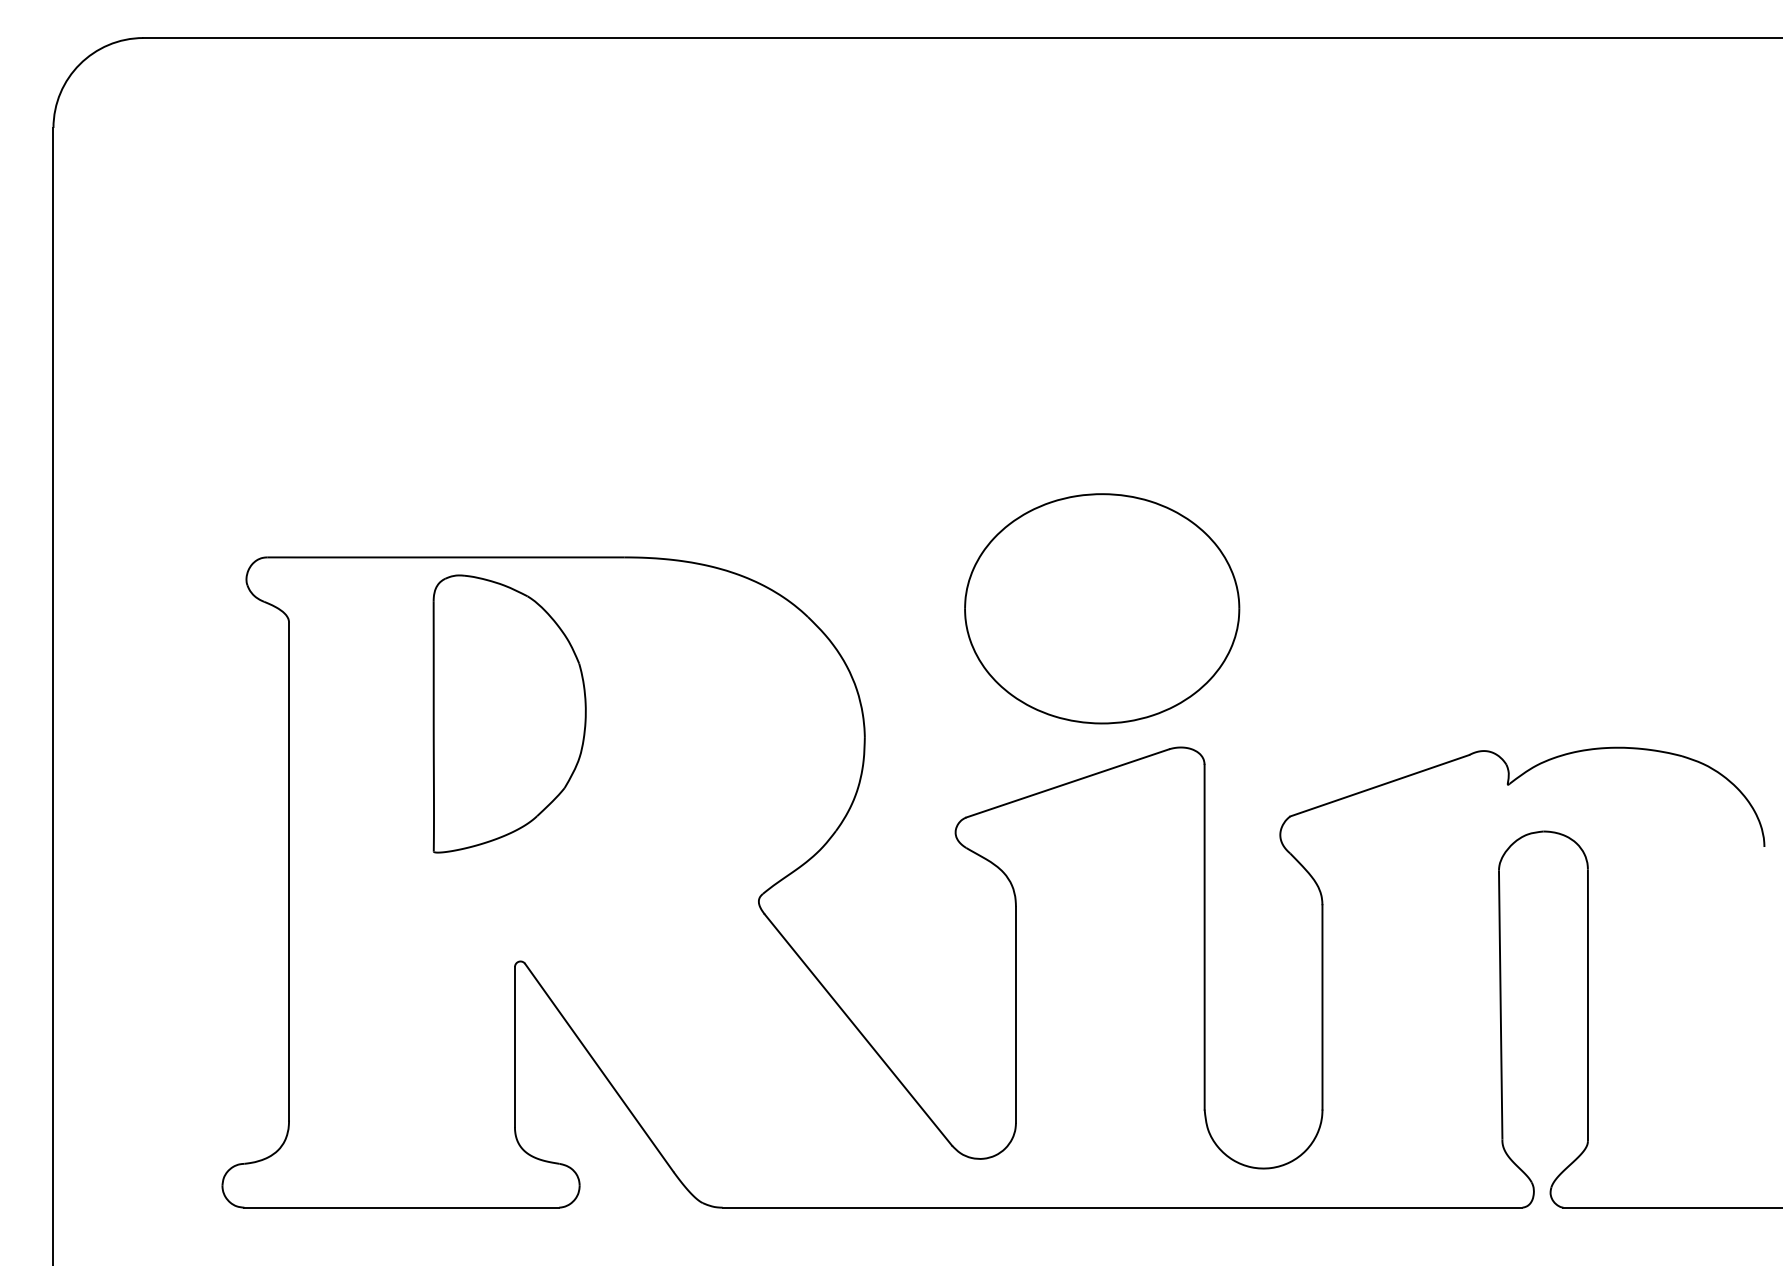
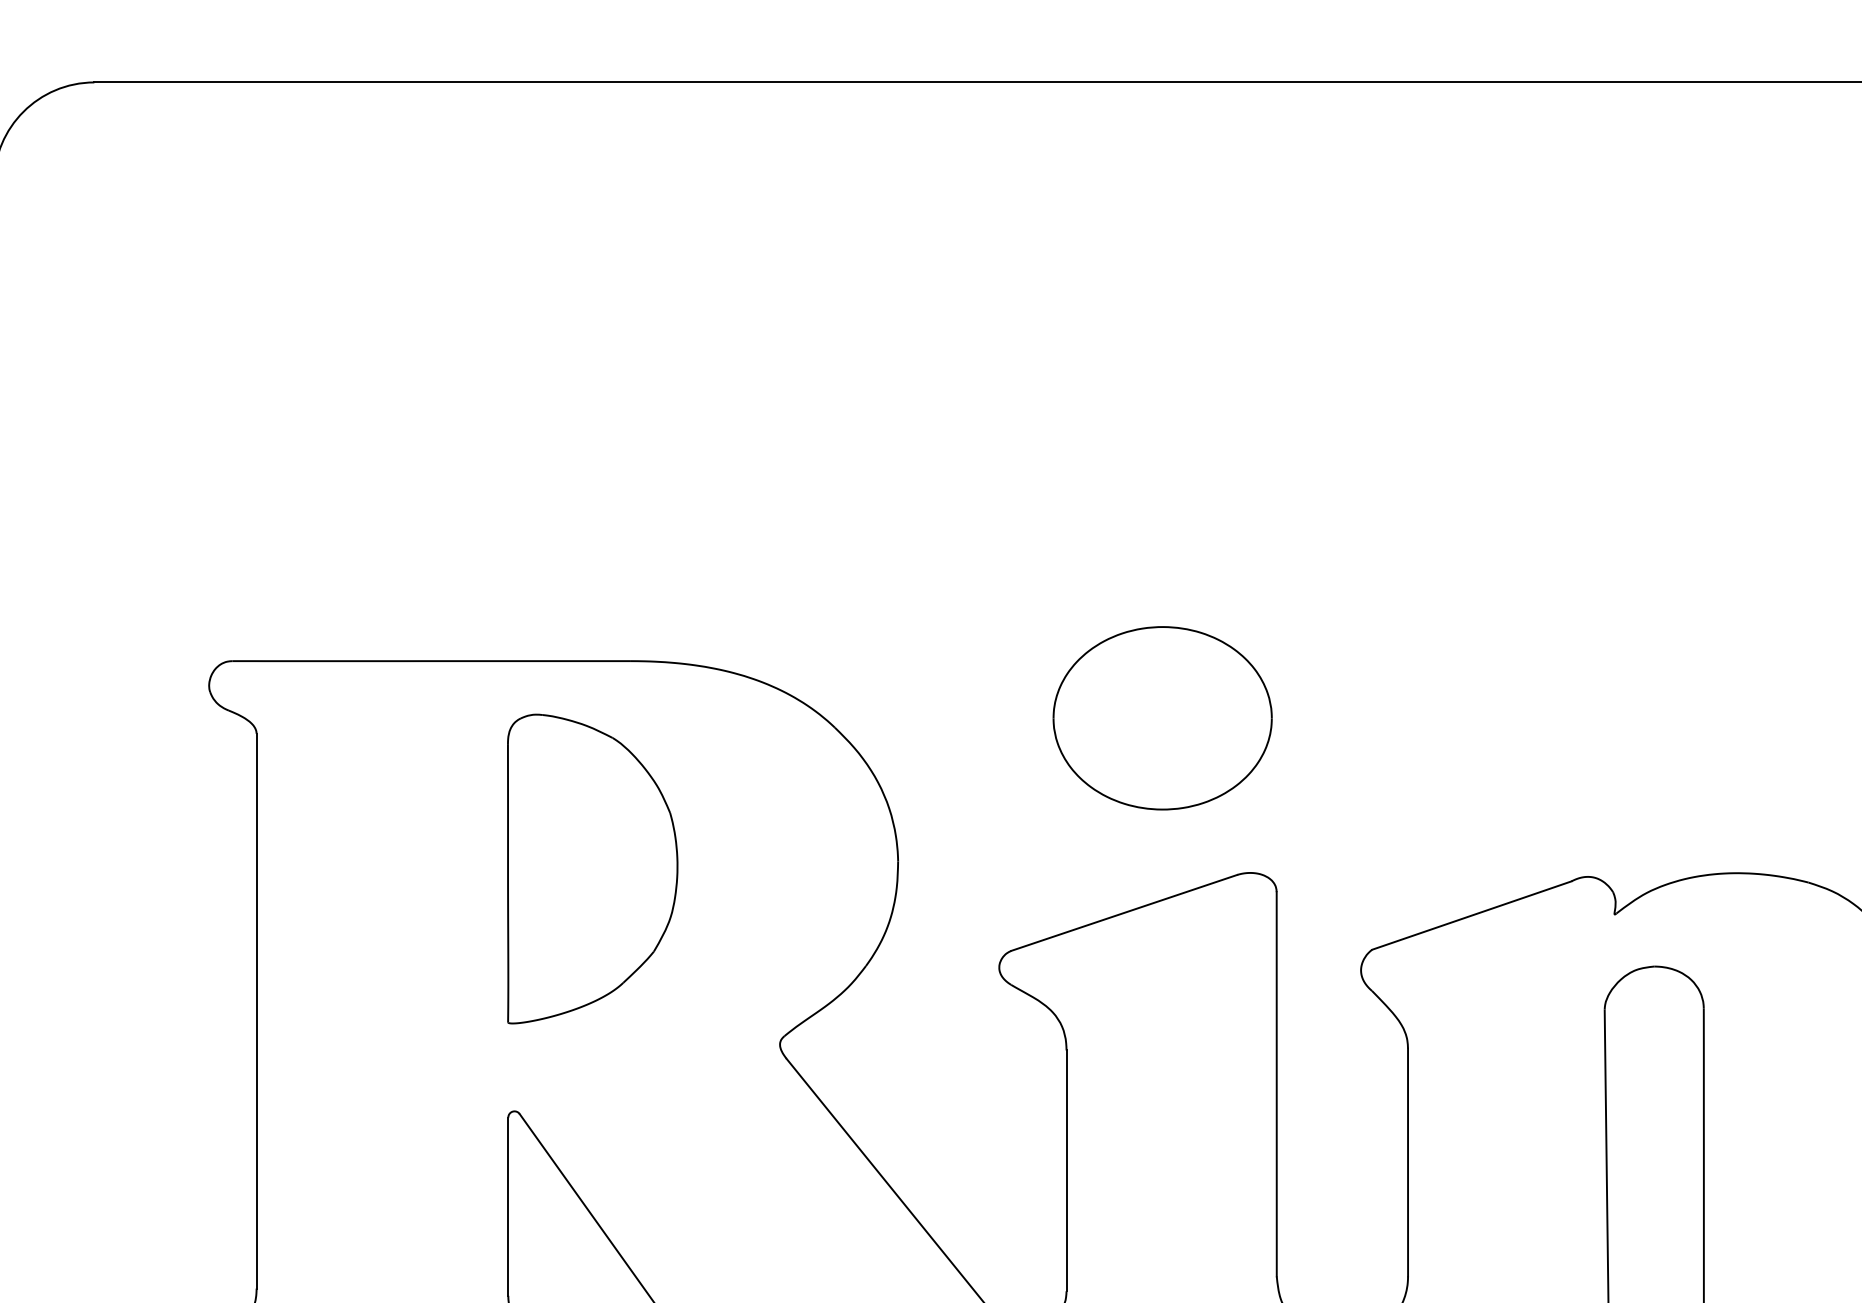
part: (1102, 608) -> (1162, 718), size x0.71
part: (509, 713) -> (592, 868), moved

